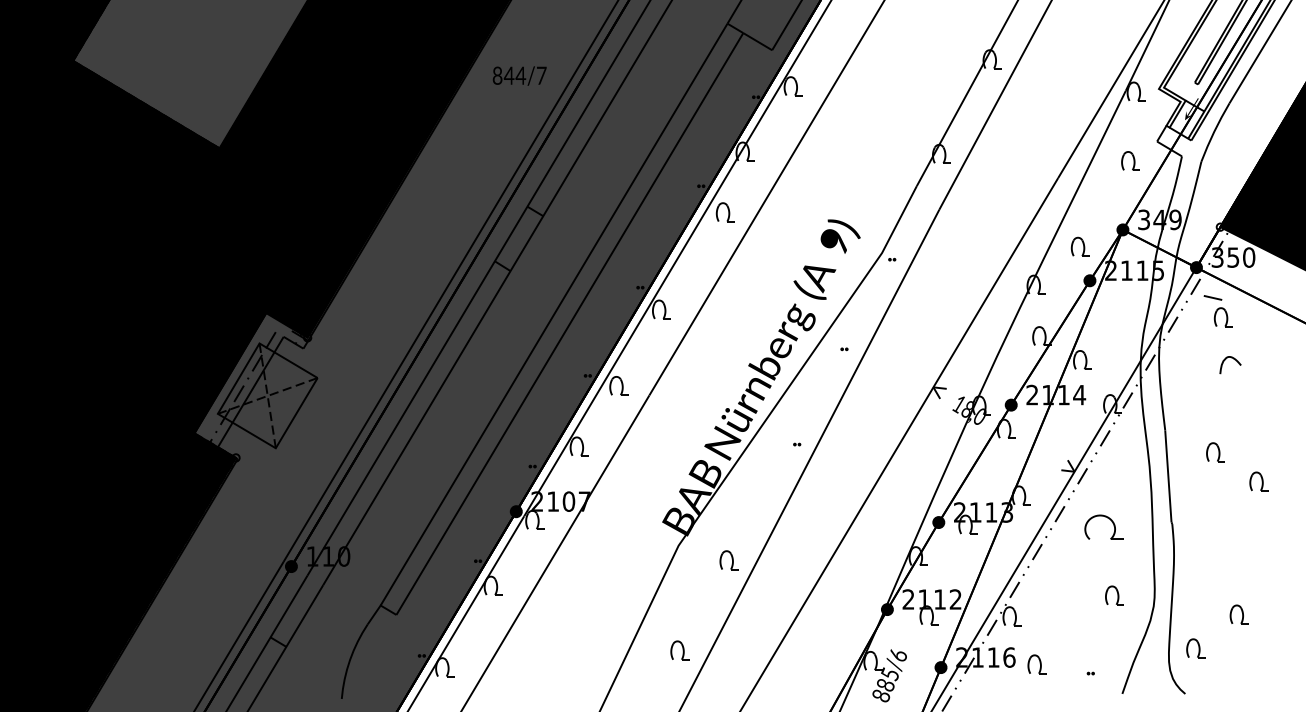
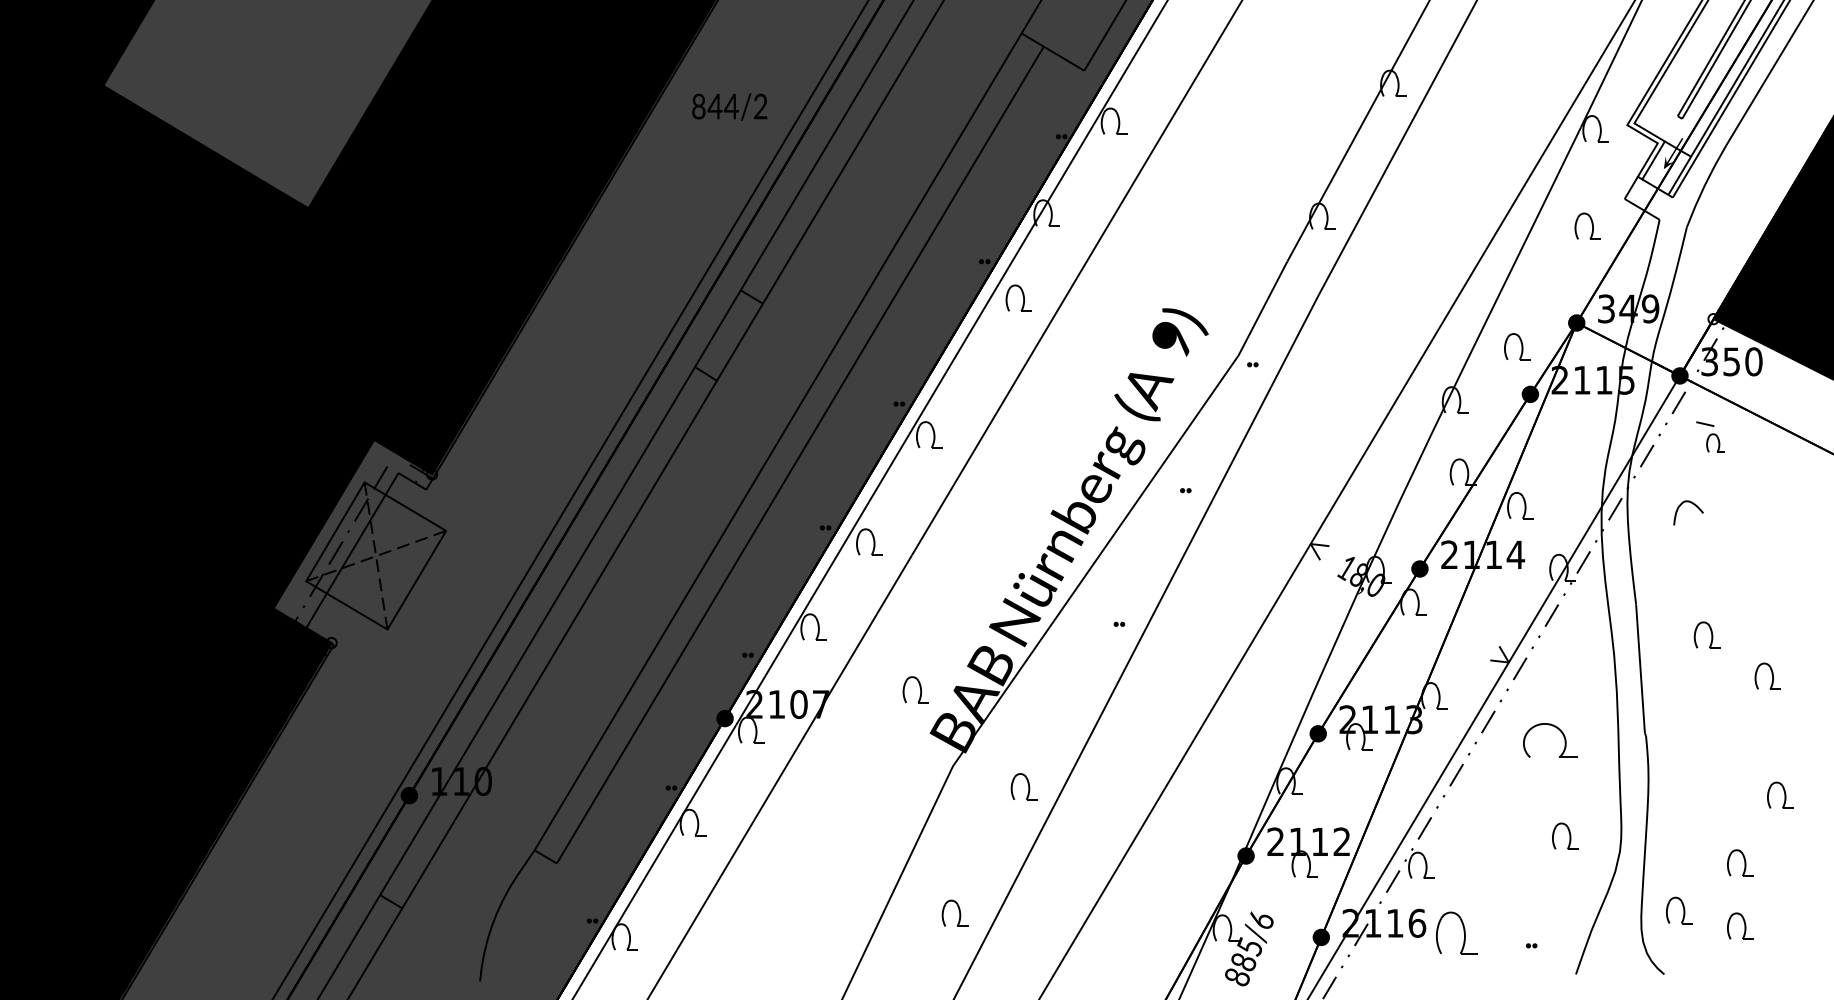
text: (541, 75) -> (760, 106), 844/7 -> 844/2
part: (1217, 311) -> (1709, 437), size x0.7
curve: (1233, 359) -> (1692, 504), moved
part: (651, 491) -> (914, 690), added
part: (1267, 566) -> (1779, 795), added
part: (1238, 659) -> (1738, 926), added
part: (1036, 664) -> (1455, 933), size x1.6

